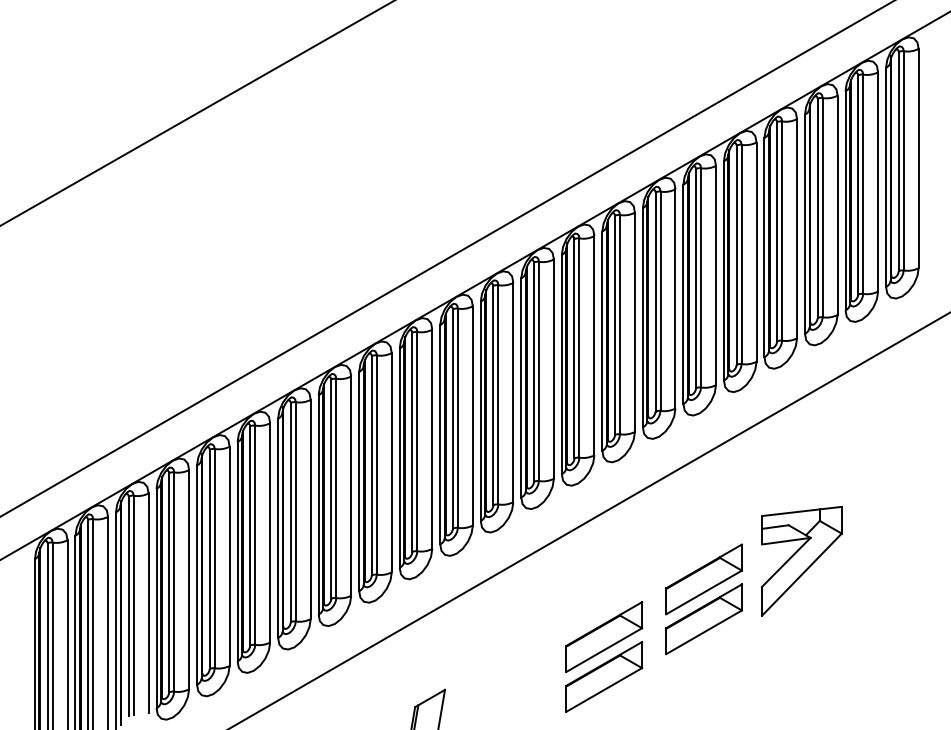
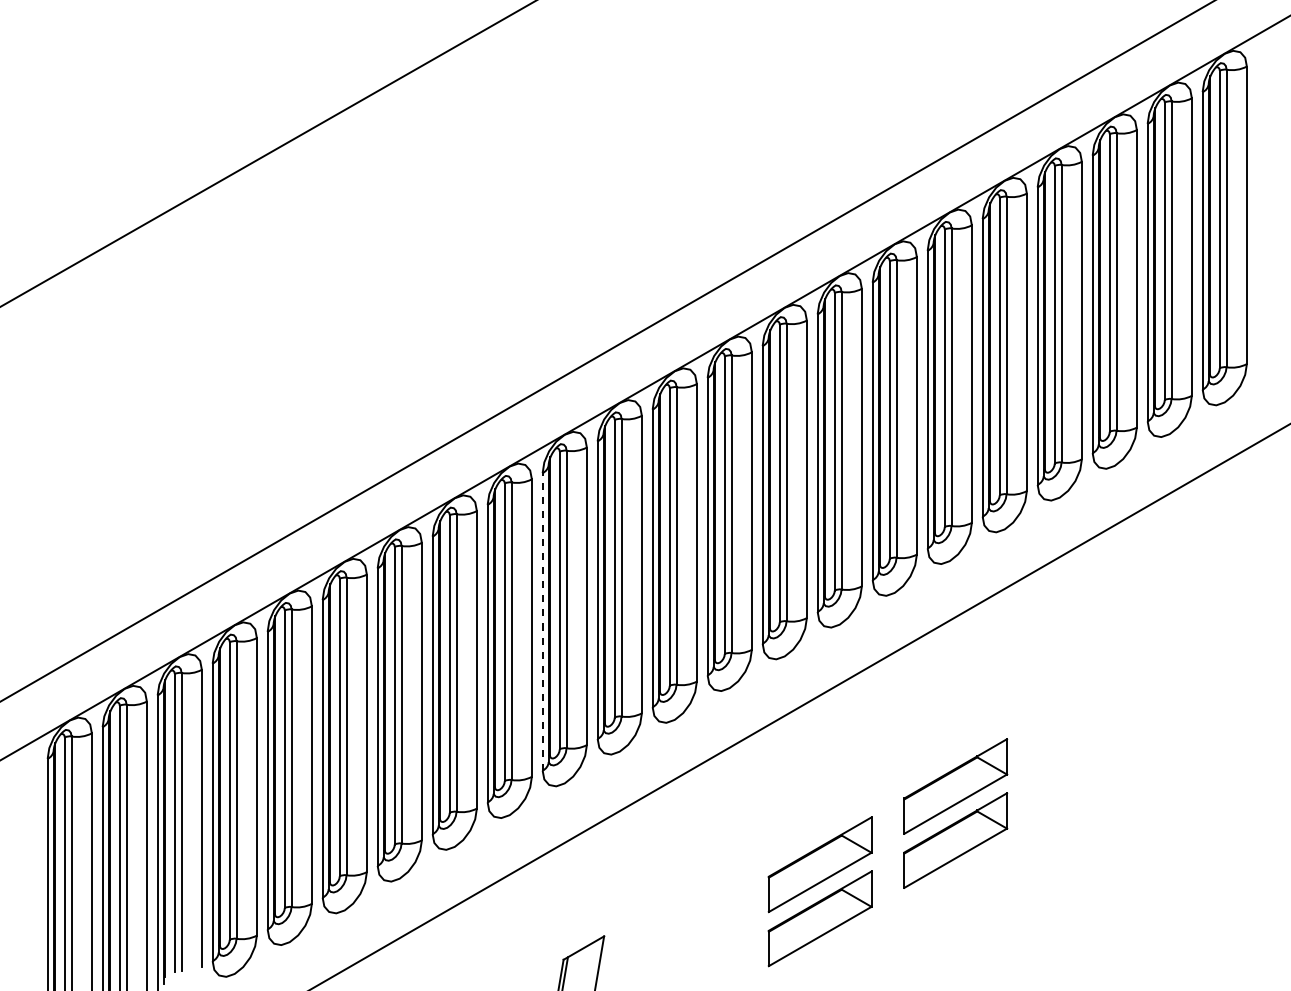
line: (399, 457) -> (542, 621), solid -> dashed
part: (801, 561) -> (1088, 761), removed

